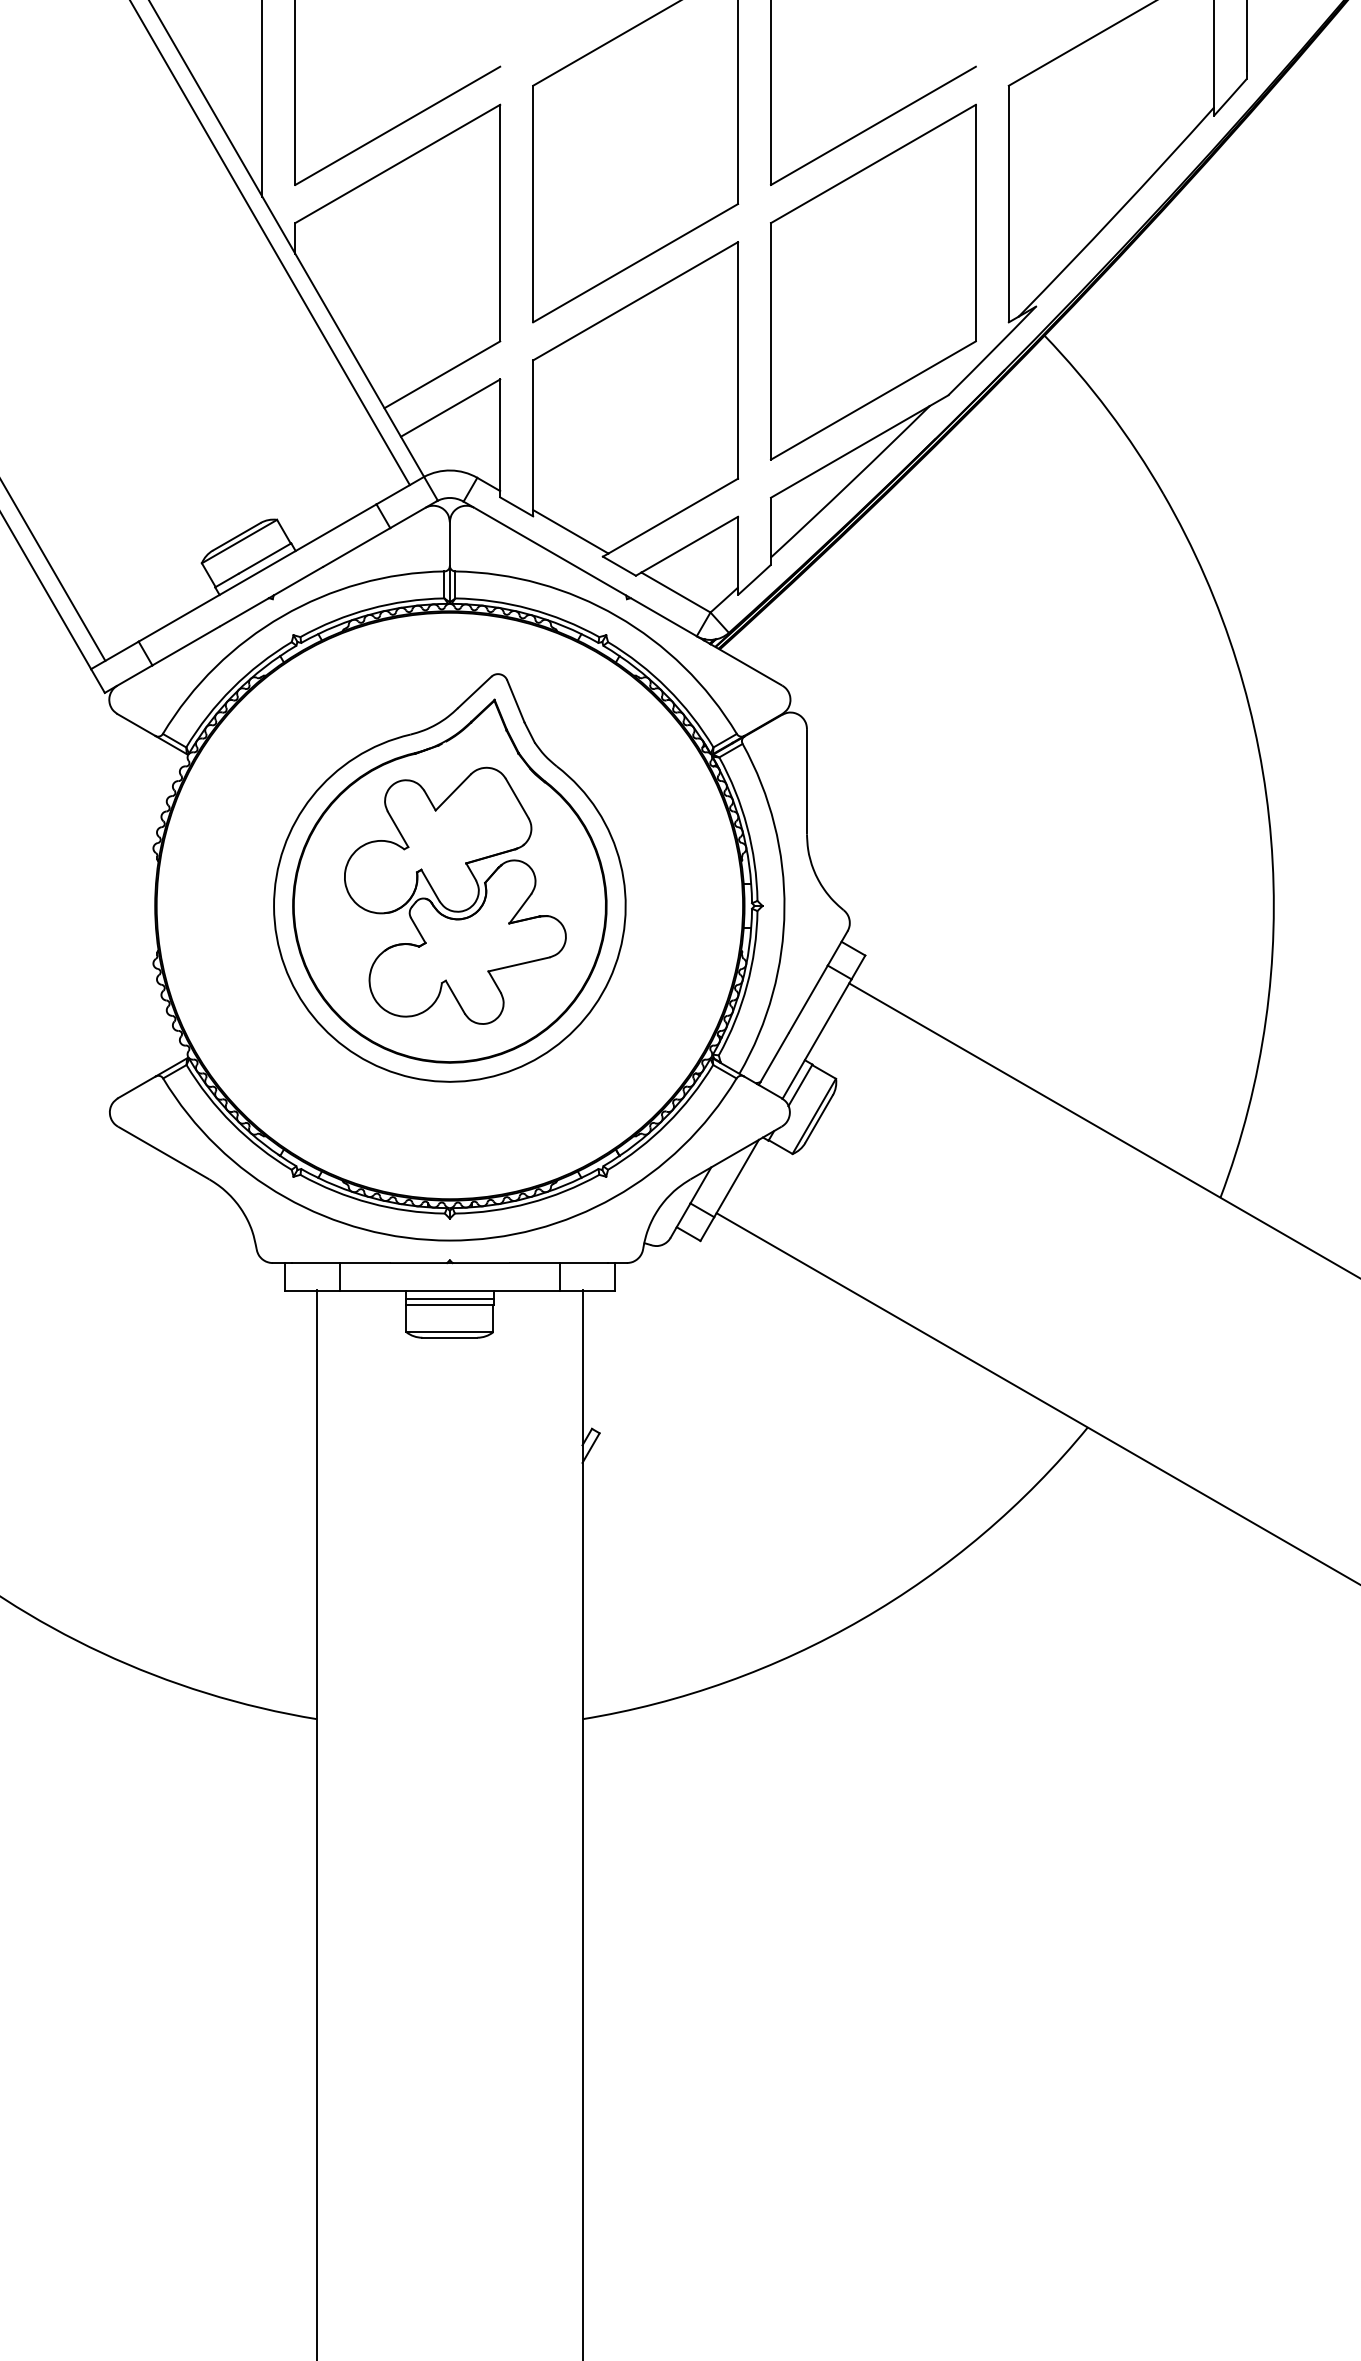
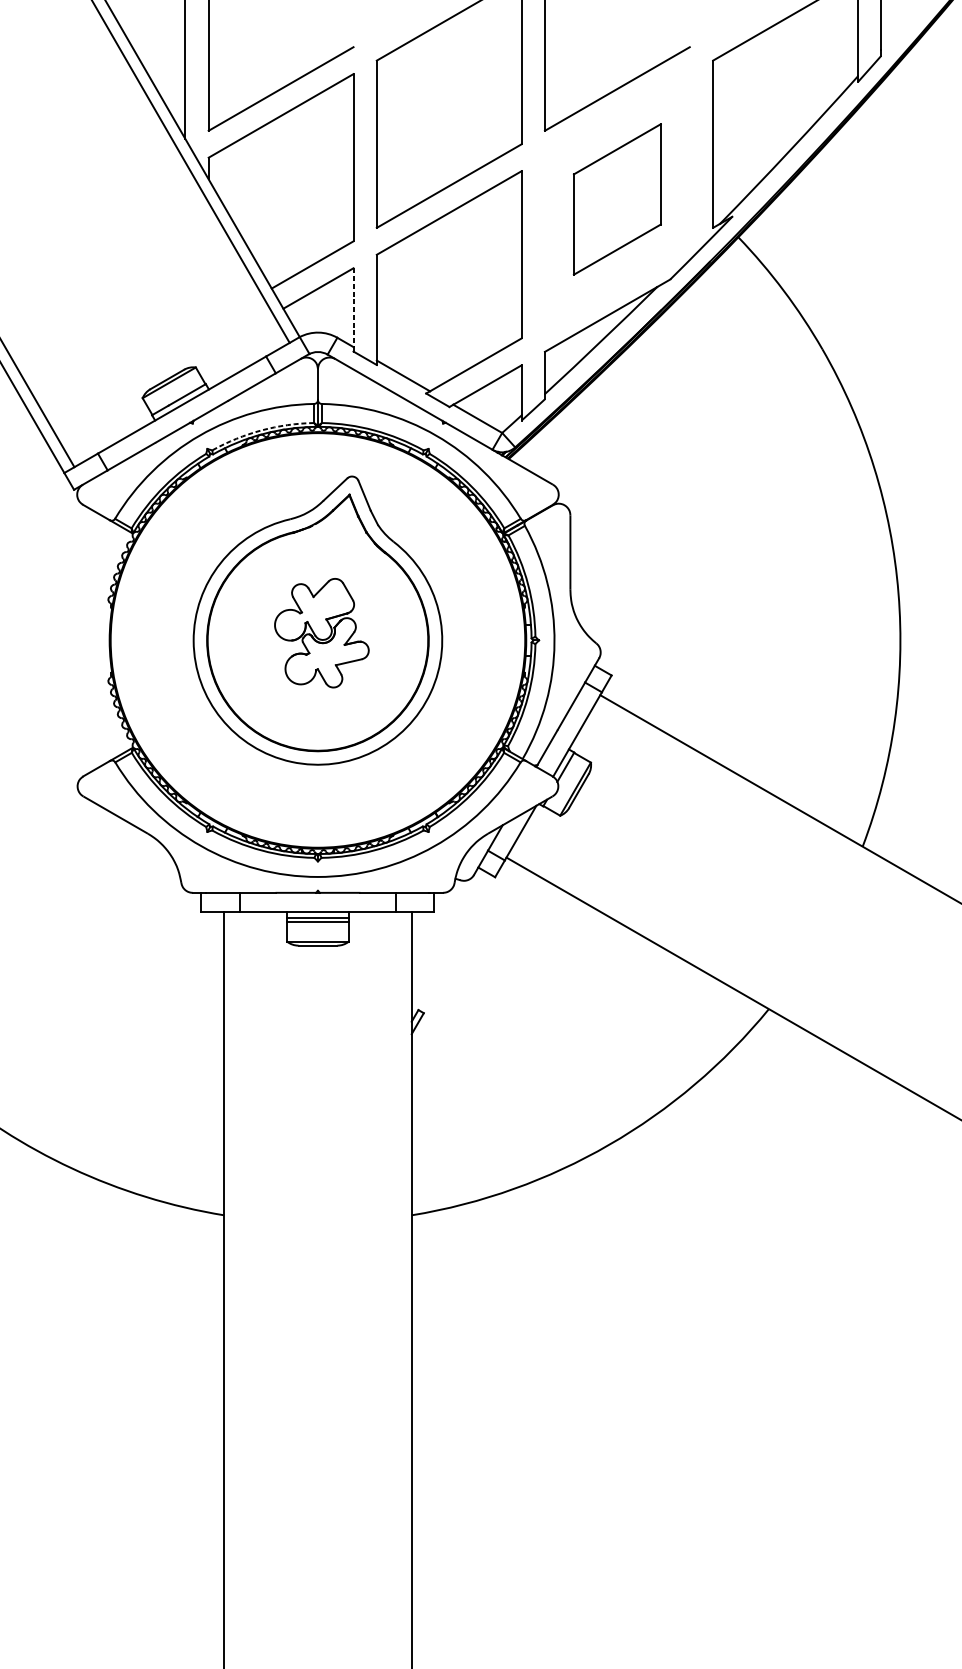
part: (873, 281) -> (617, 198), size x0.6
line: (500, 435) -> (353, 307), solid -> dashed
arc: (370, 608) -> (261, 430), solid -> dashed
part: (455, 895) -> (321, 633), size x0.6

